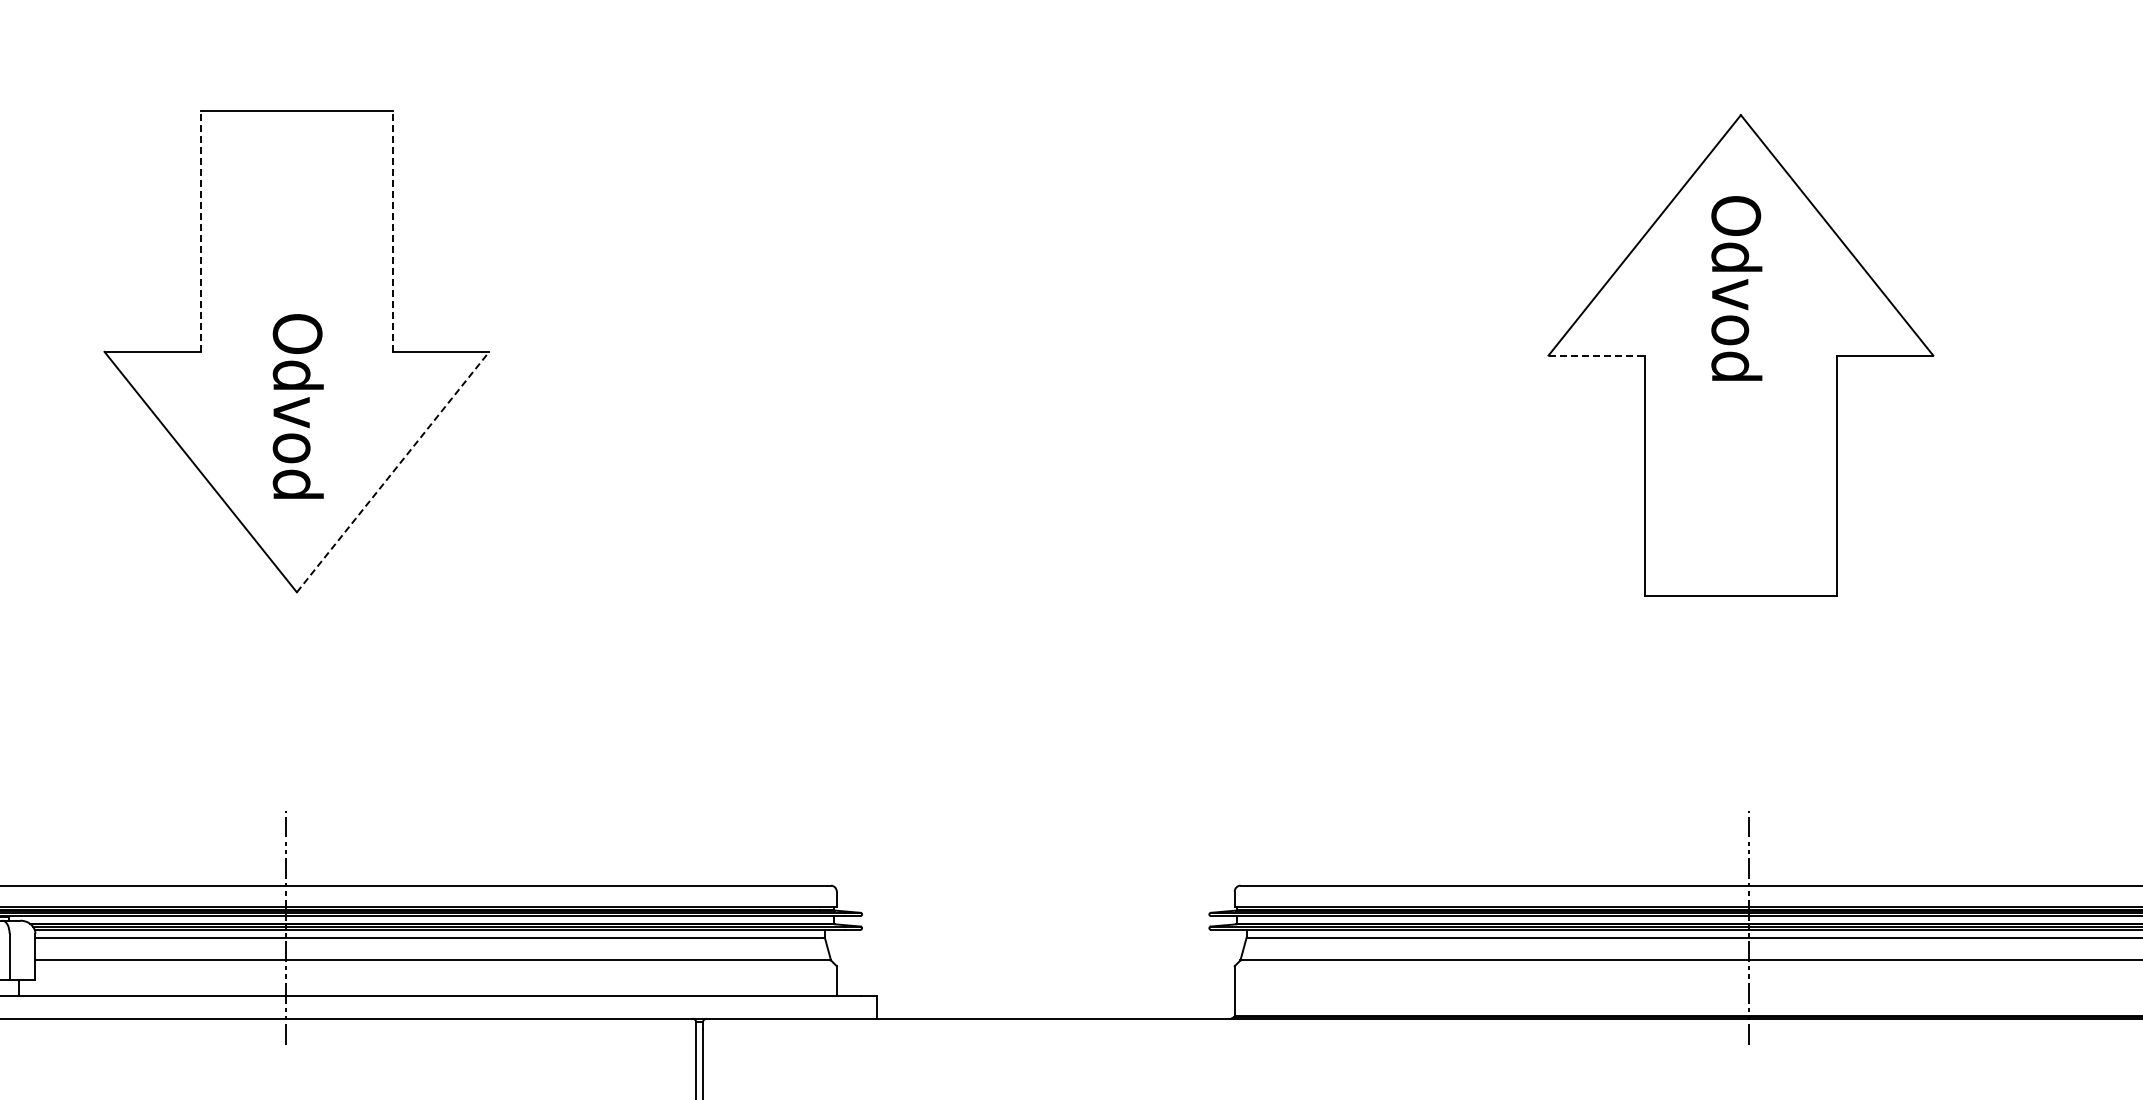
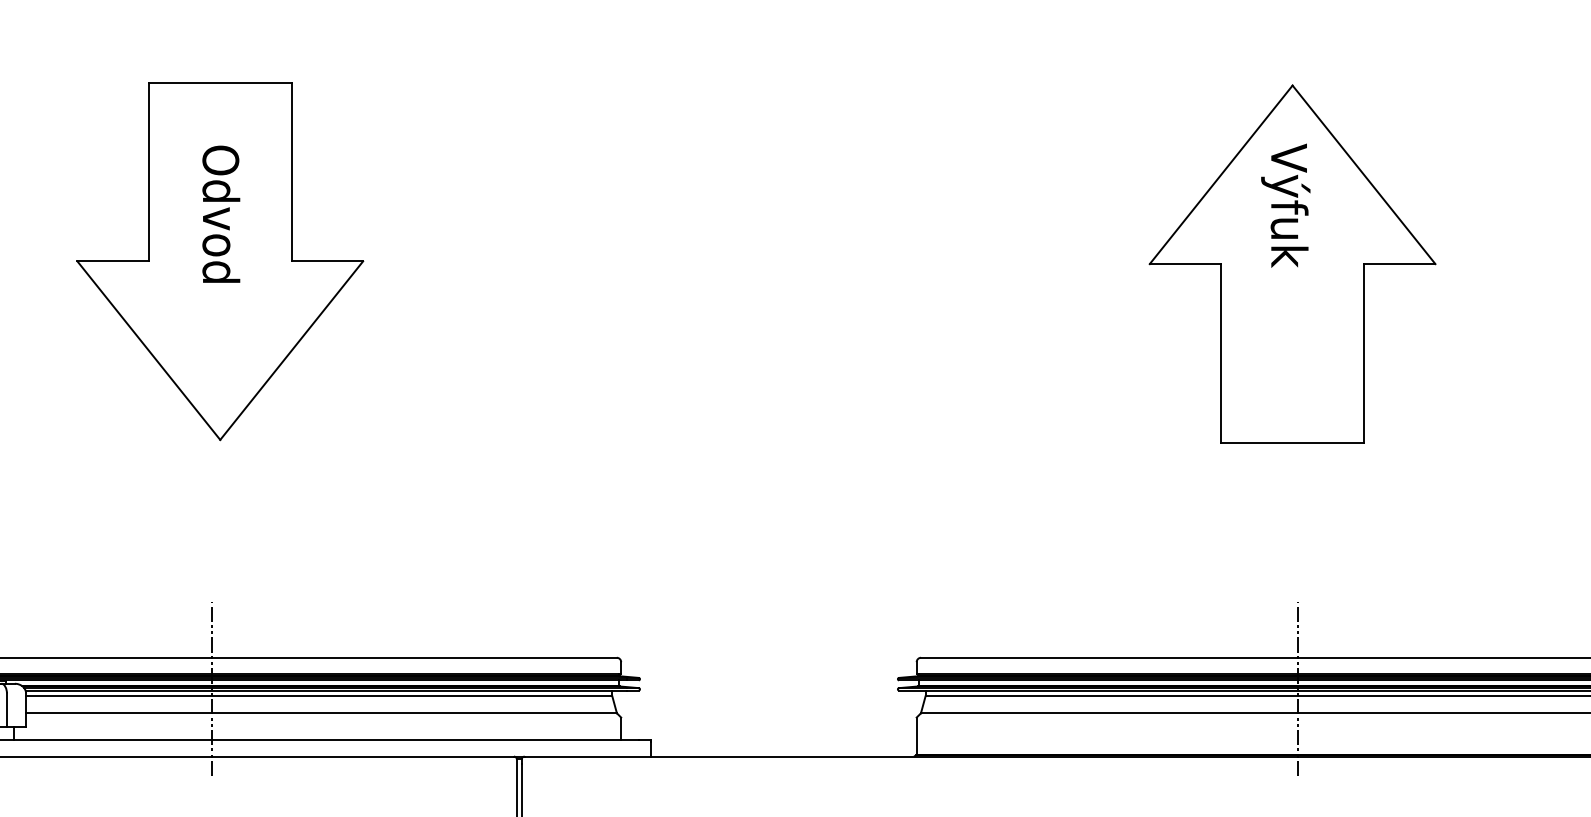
line: (200, 231) -> (148, 171), dashed -> solid
line: (393, 231) -> (292, 171), dashed -> solid
text: (1731, 286) -> (1285, 212), Odvod -> Výfuk
line: (1597, 355) -> (1186, 264), dashed -> solid
text: (297, 406) -> (220, 214), moved
line: (393, 472) -> (292, 350), dashed -> solid

